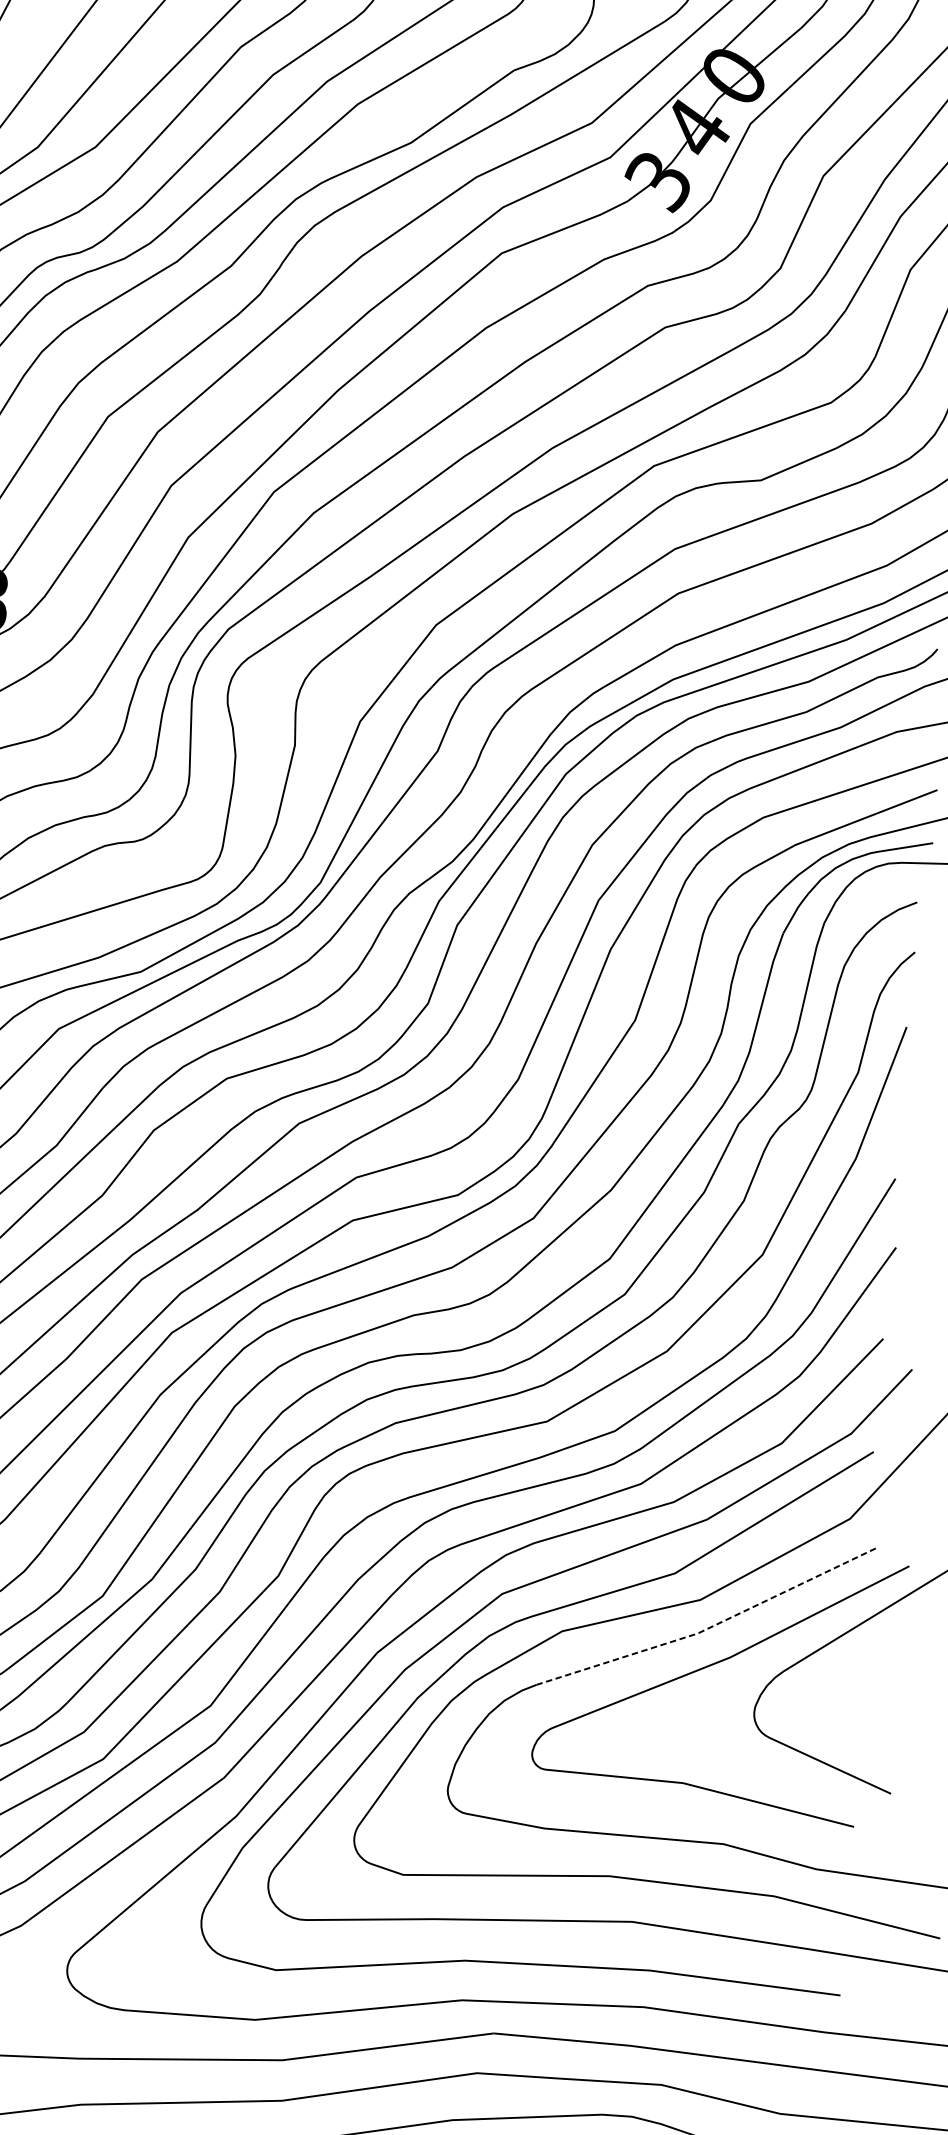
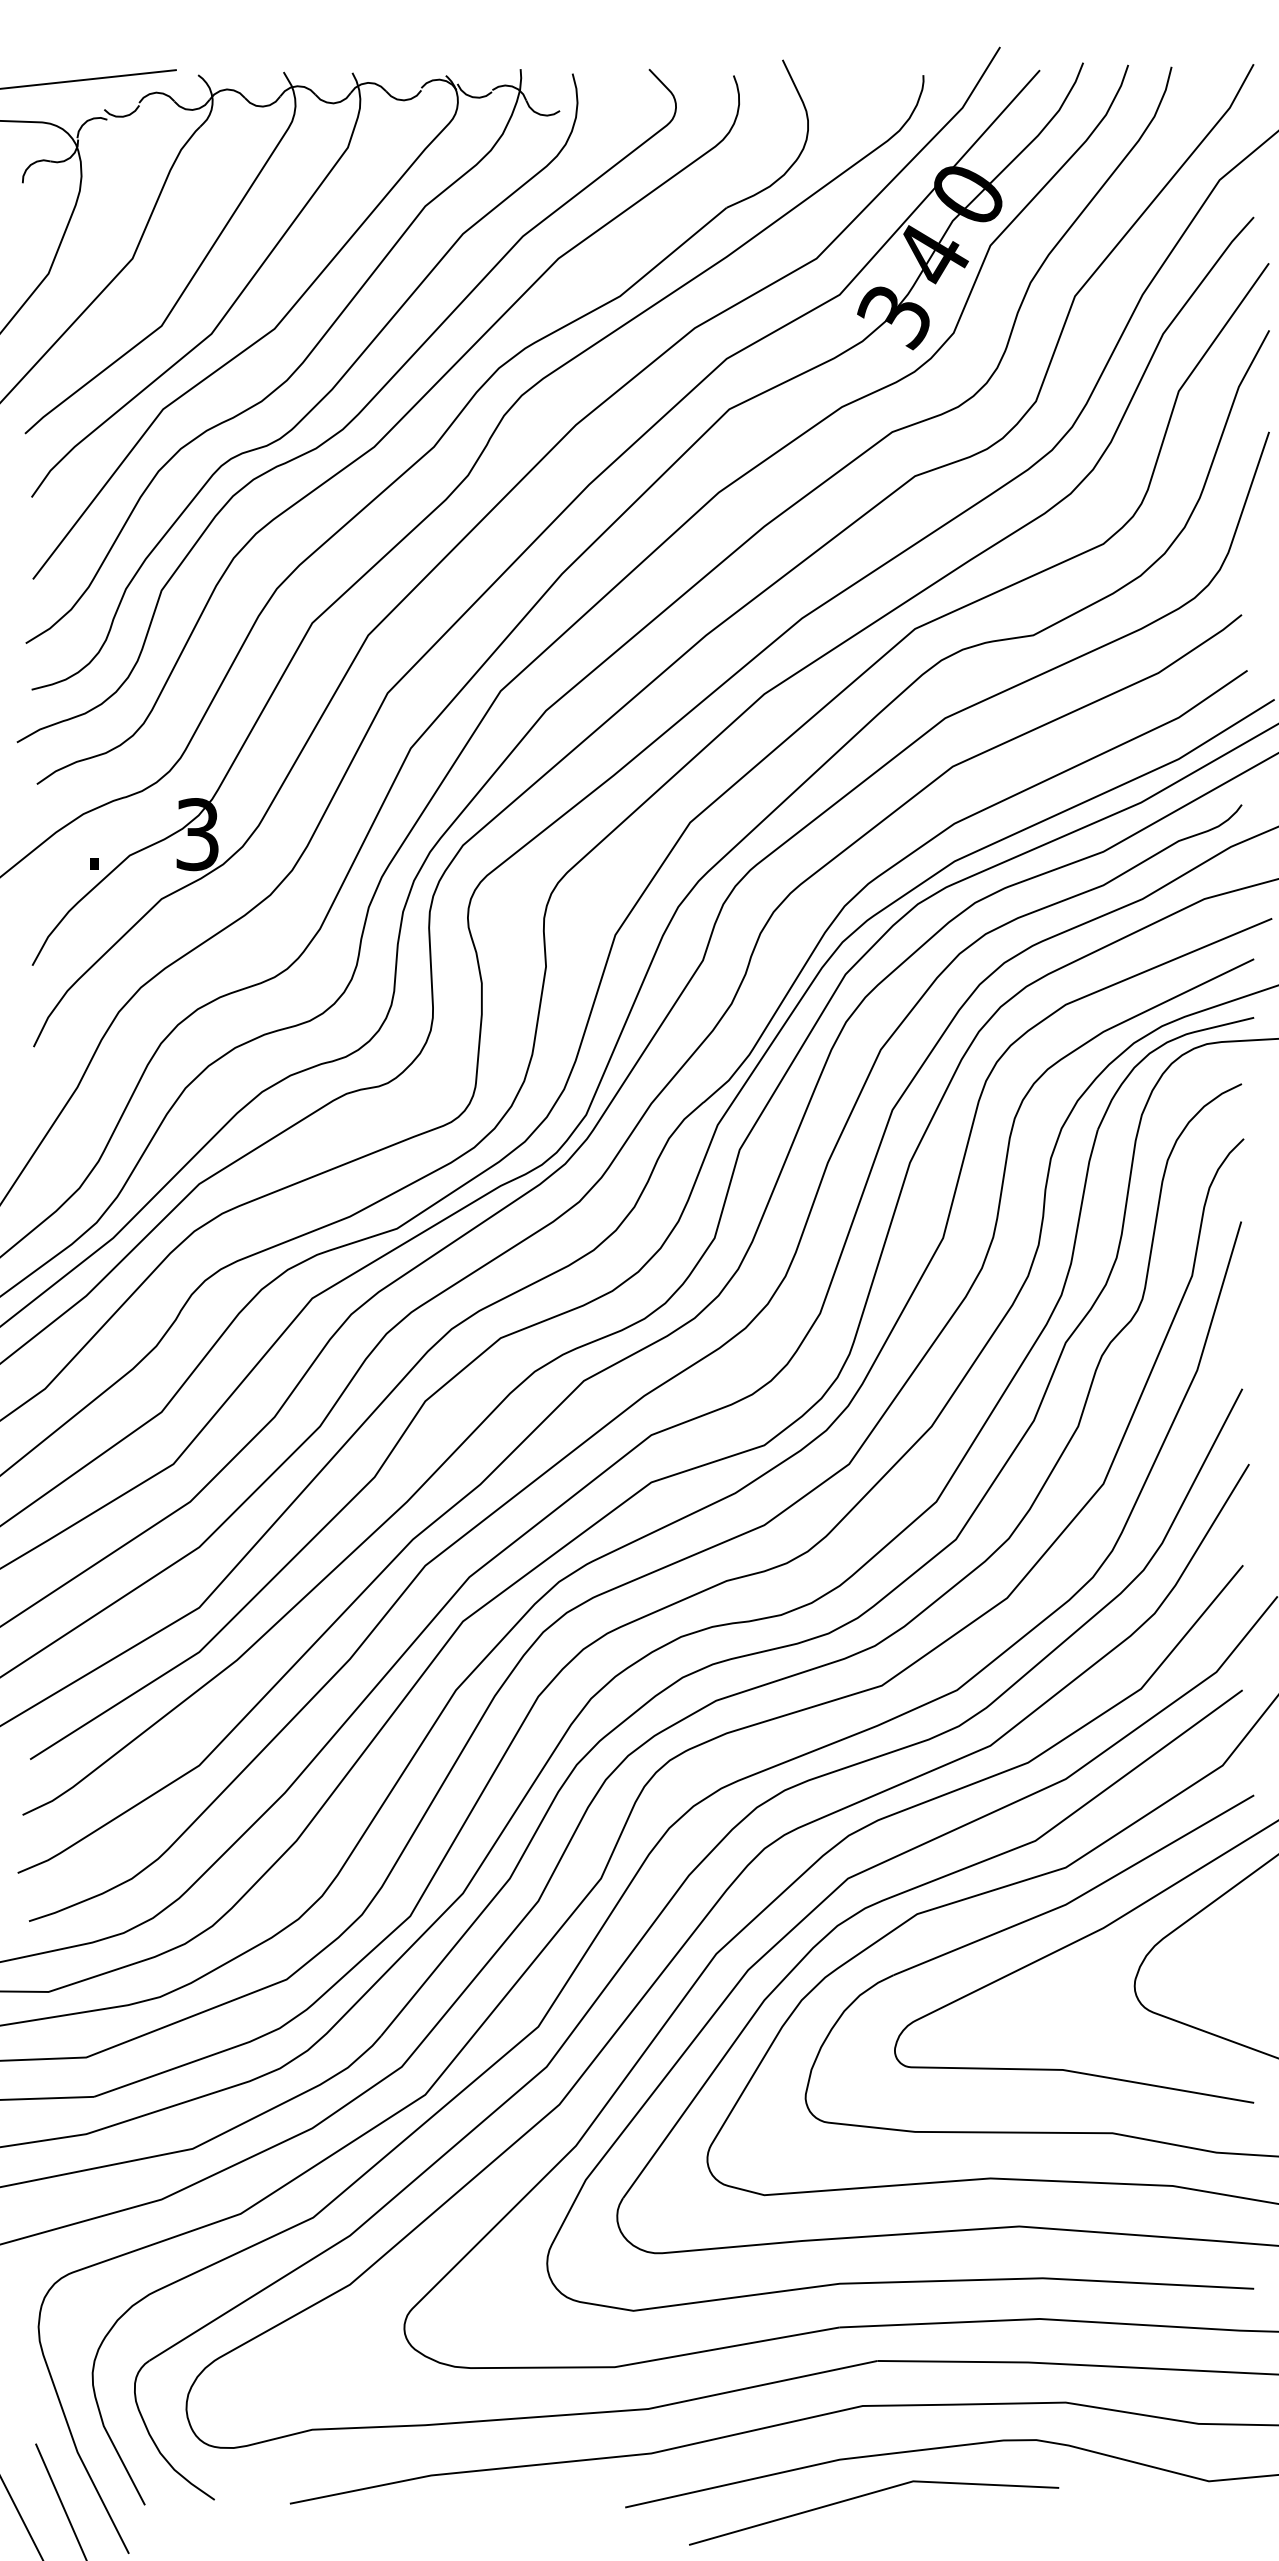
line: (709, 1627) -> (1078, 1897), dashed -> solid

